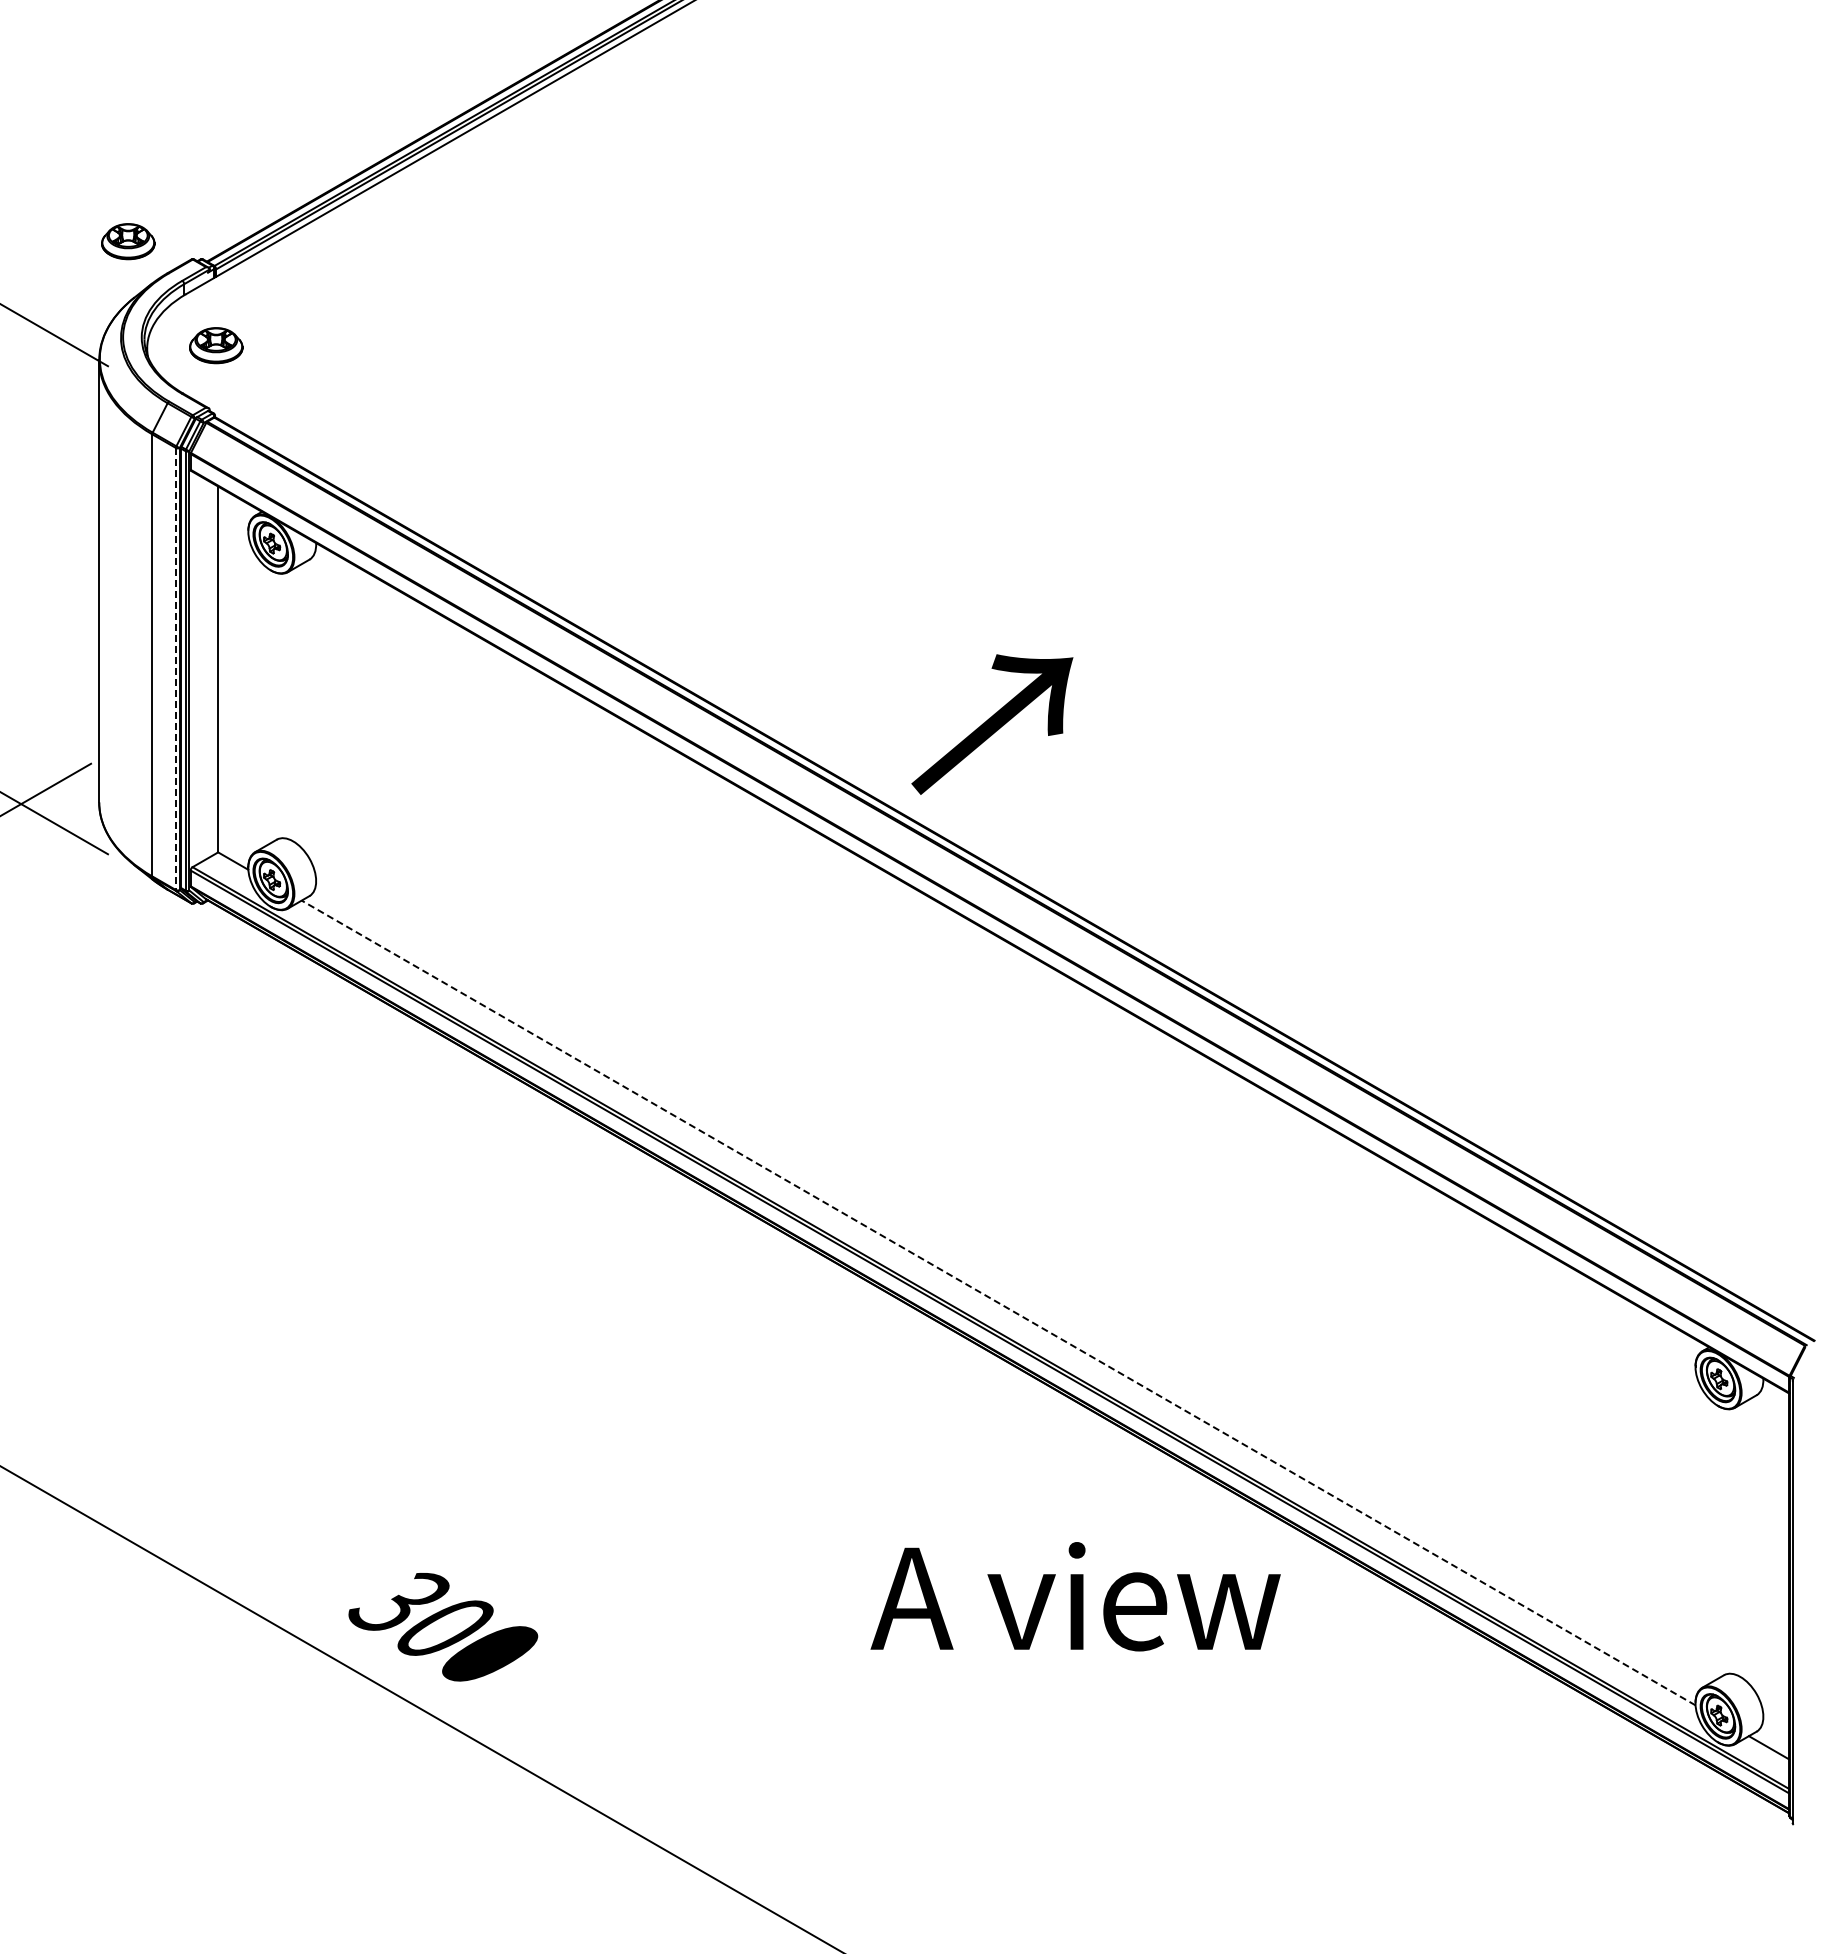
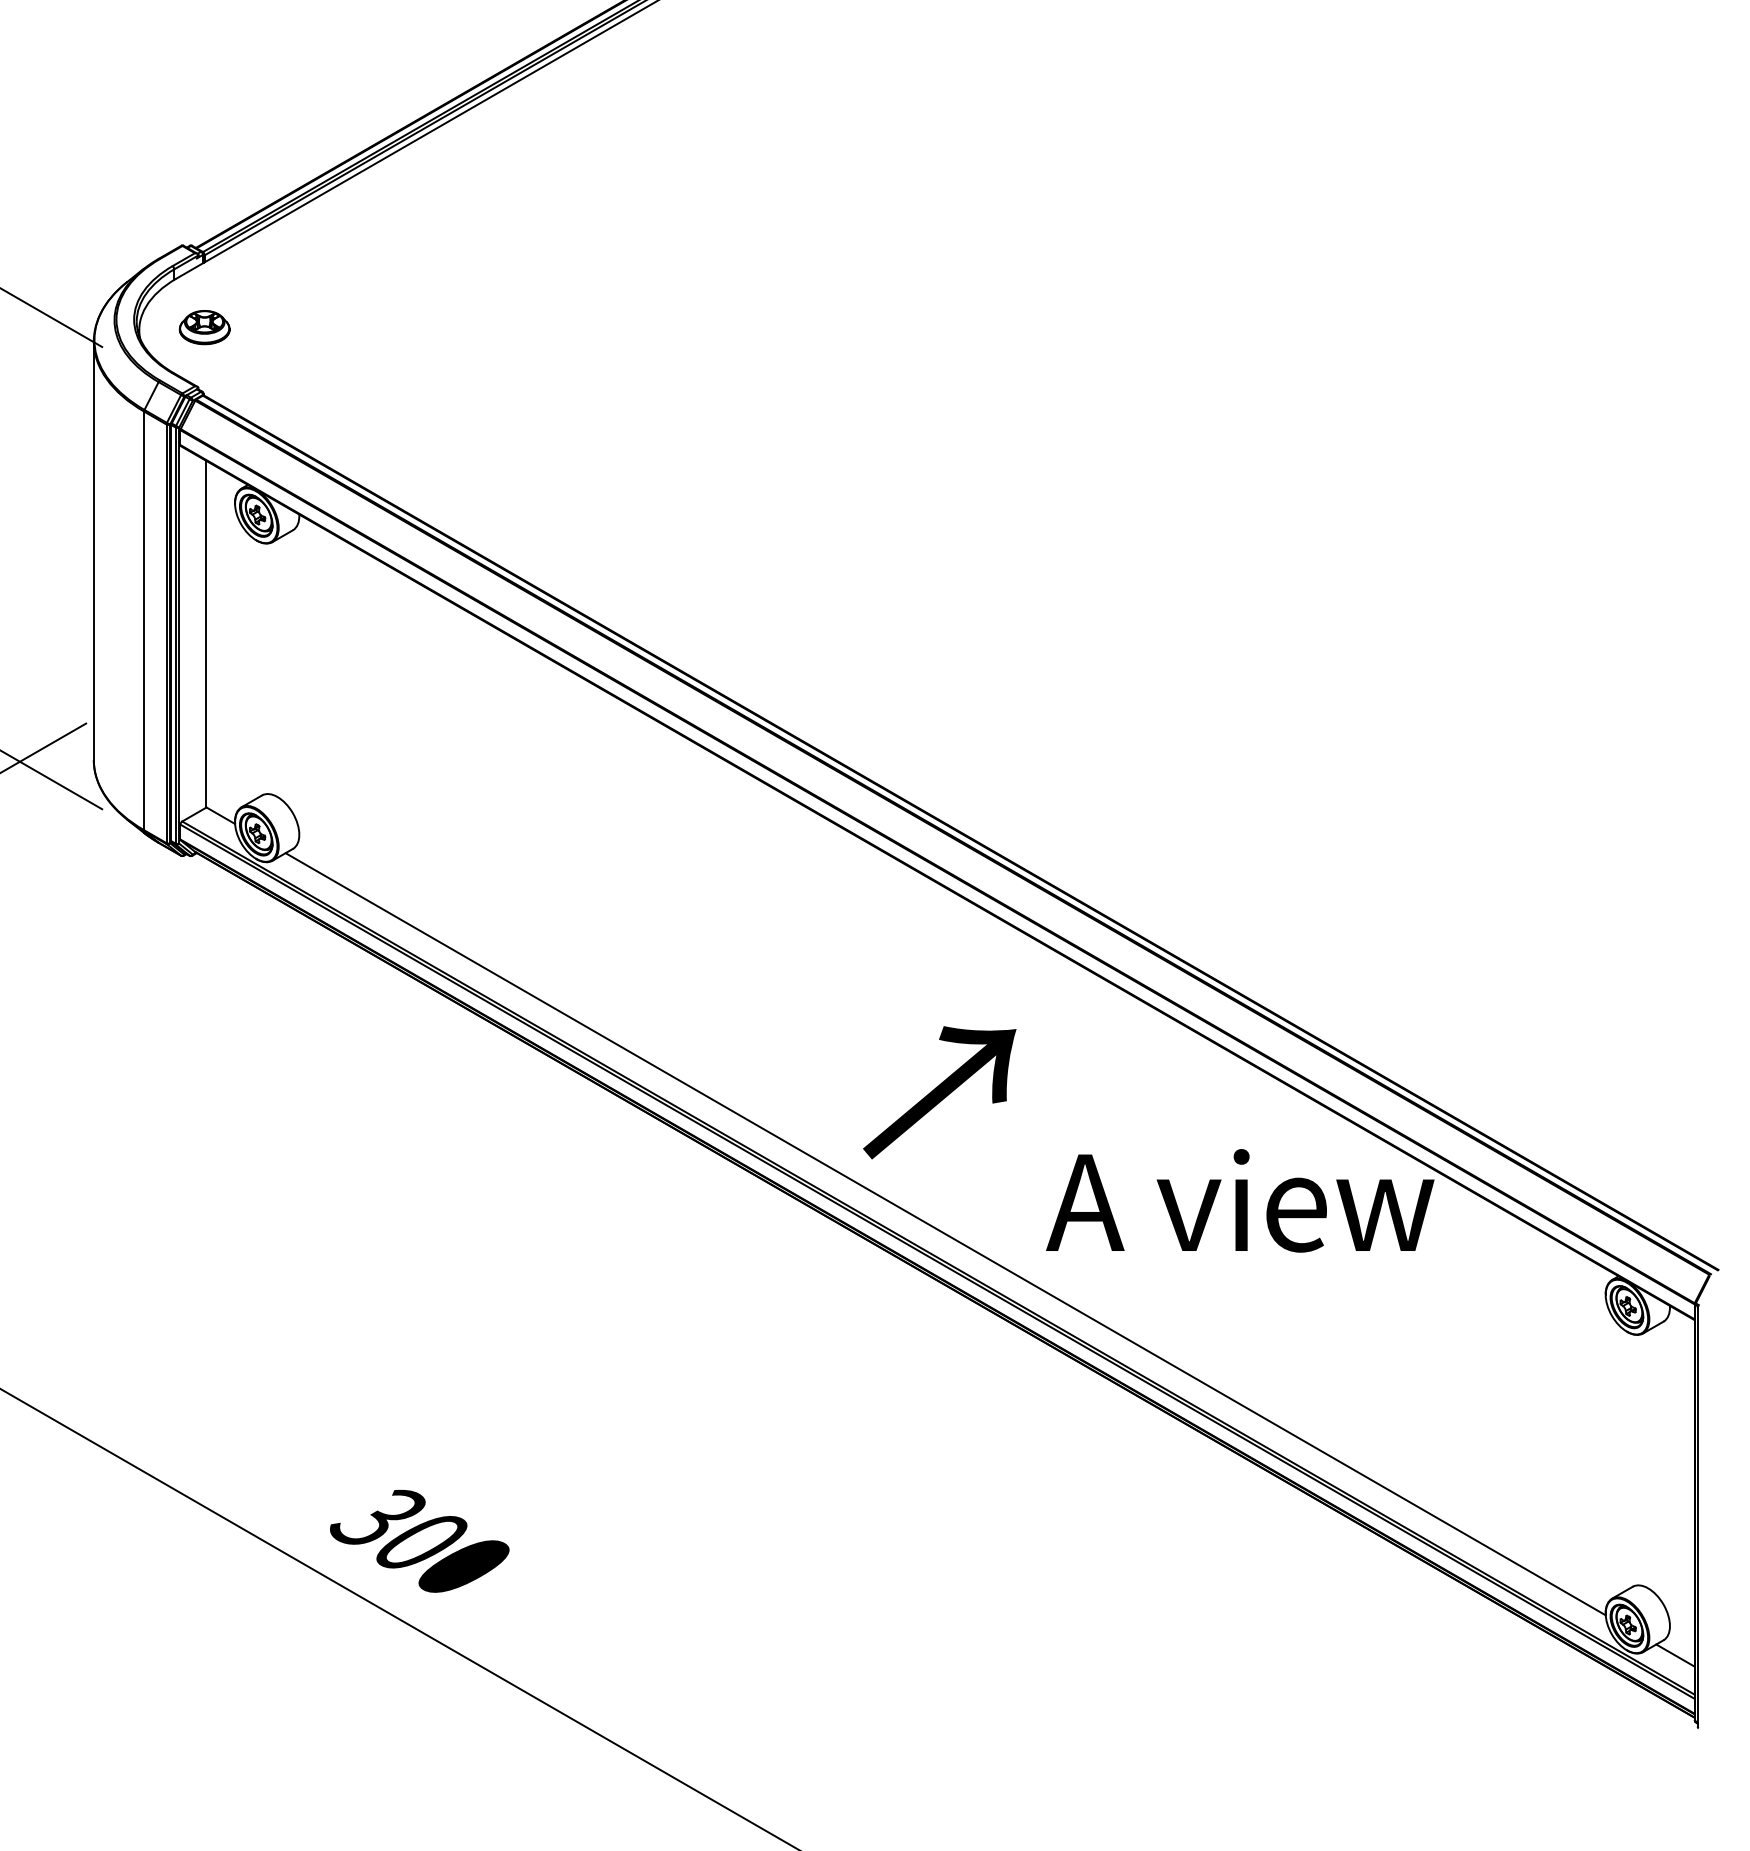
part: (128, 241) -> (121, 228), removed
line: (175, 669) -> (166, 634), dashed -> solid
text: (992, 724) -> (939, 1092), moved
line: (998, 1302) -> (945, 1233), dashed -> solid
text: (1075, 1596) -> (1240, 1200), moved

